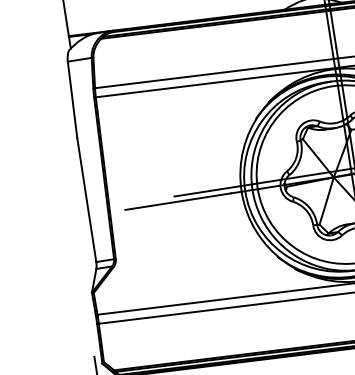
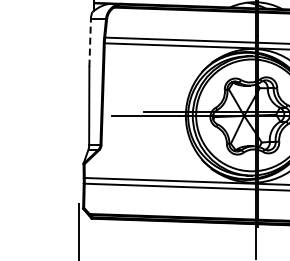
line: (73, 99) -> (90, 42), solid -> dashed

